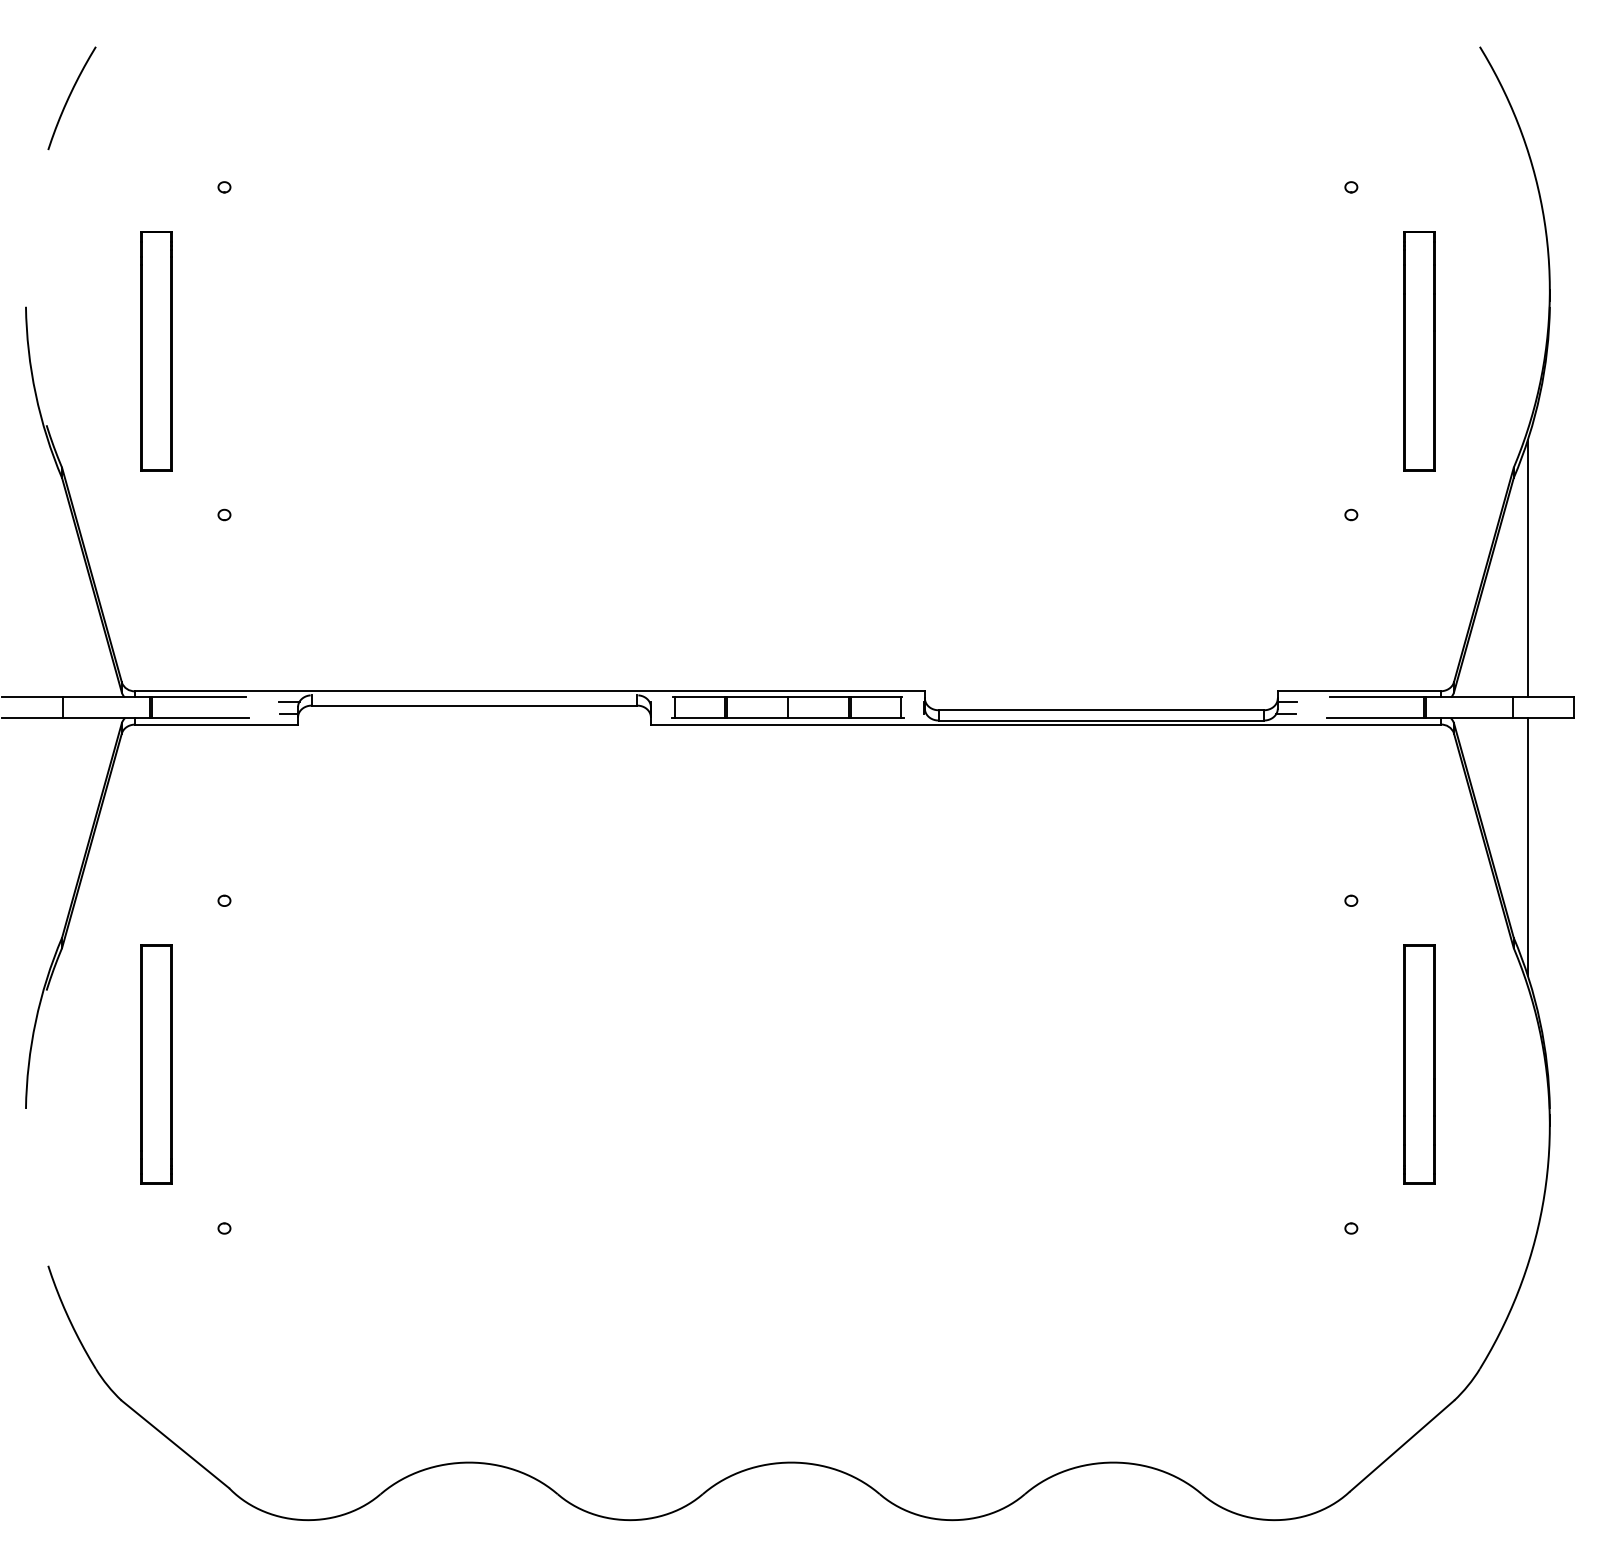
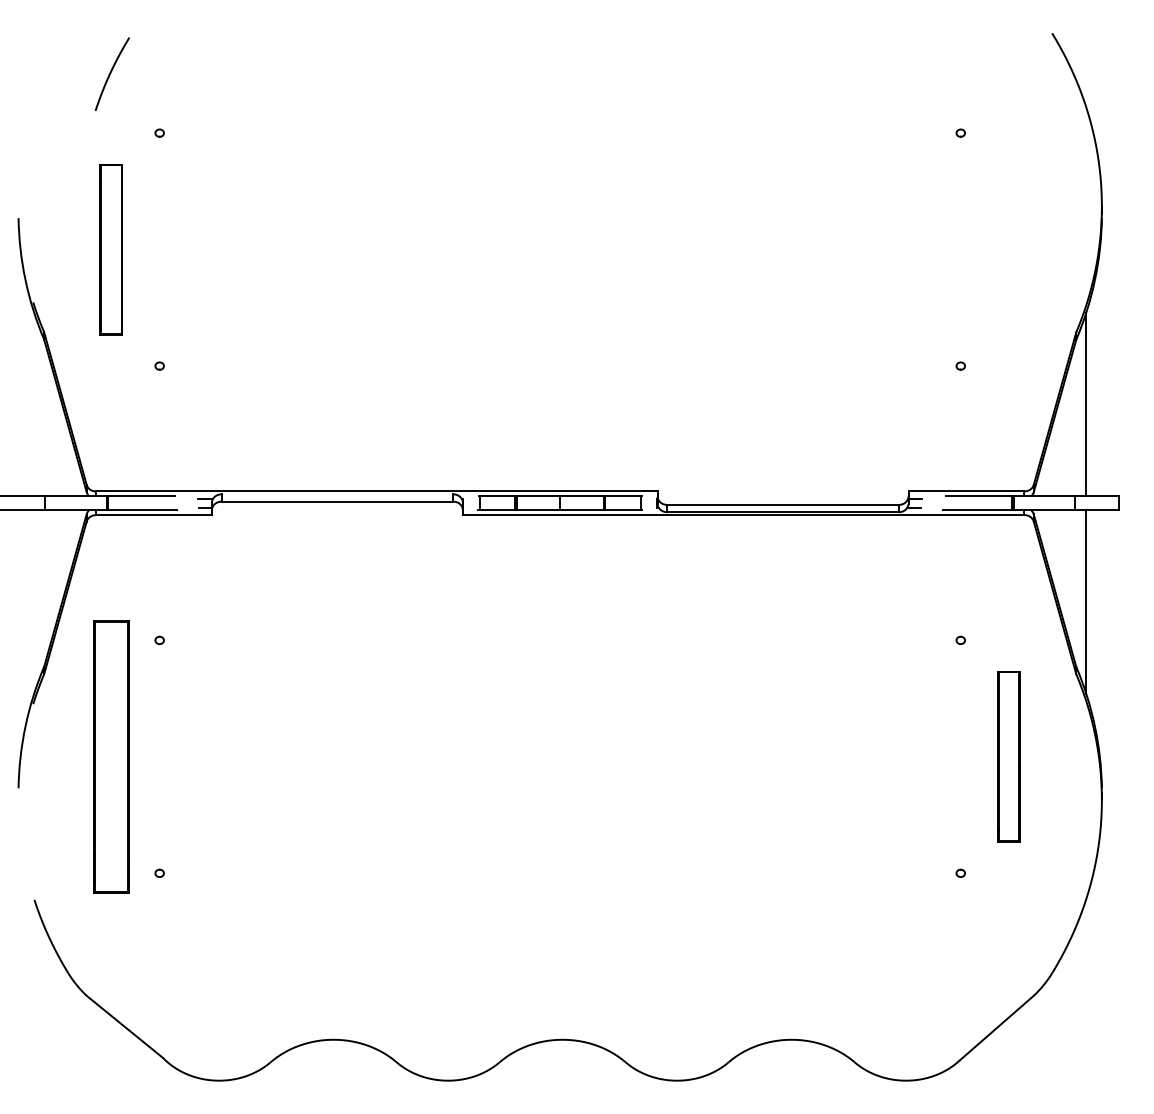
curve: (69, 98) -> (110, 74), moved
part: (1419, 351) -> (1009, 249), removed
part: (156, 1064) -> (111, 756), size x1.6

